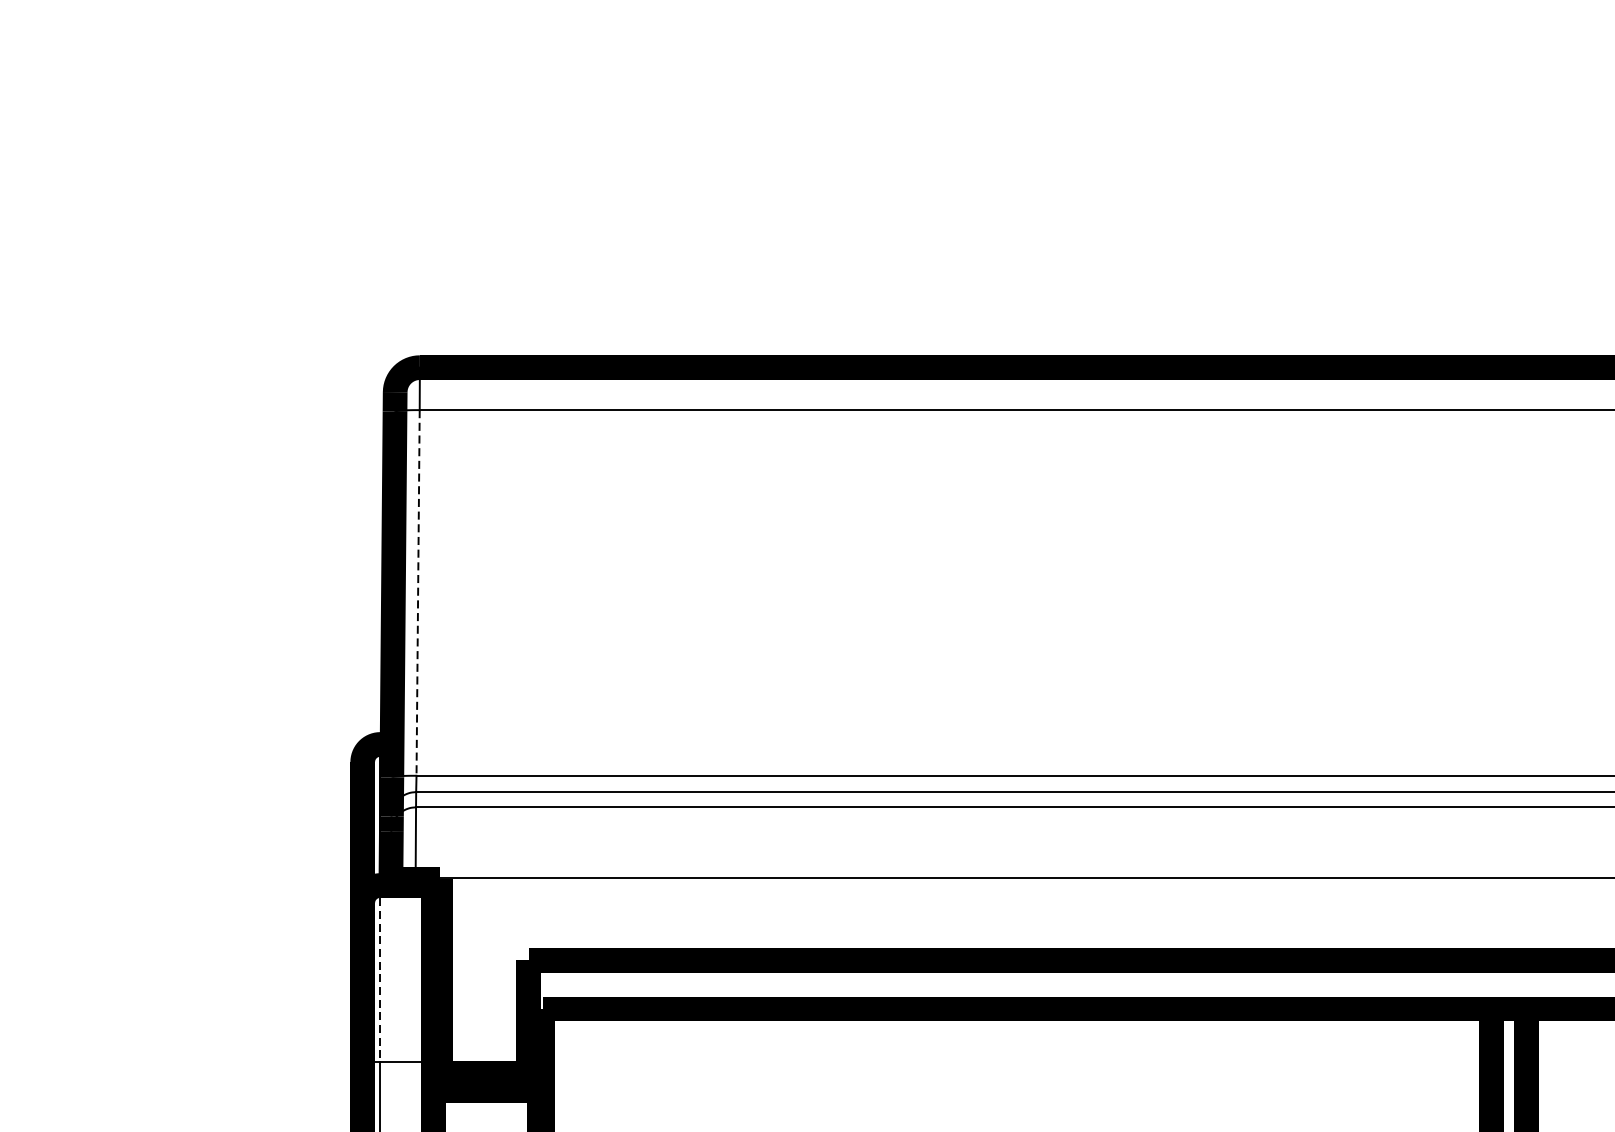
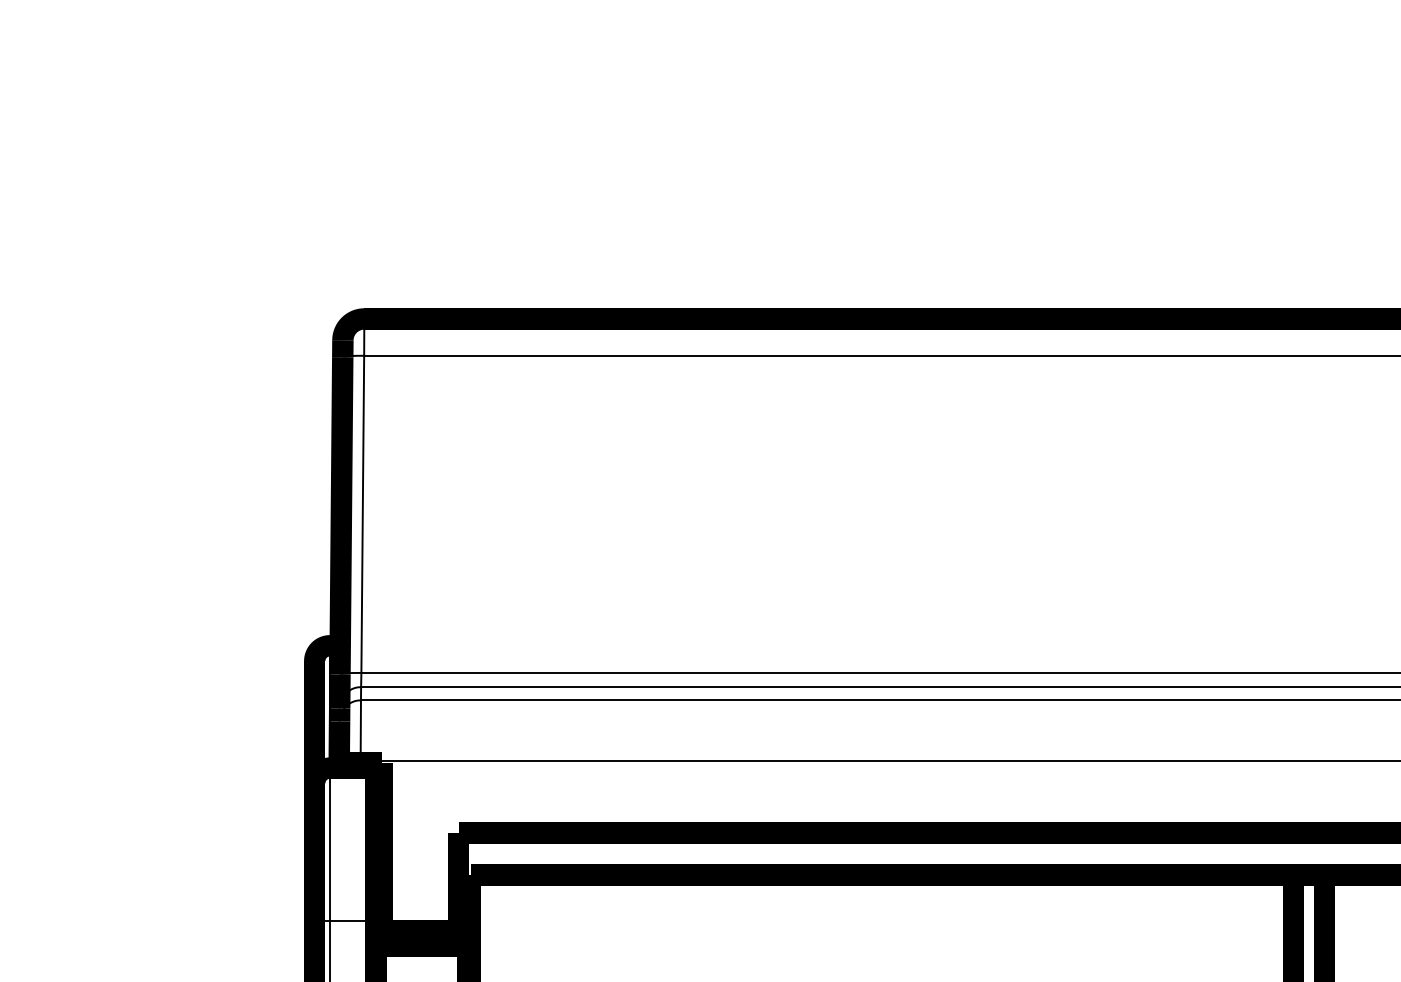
line: (417, 593) -> (362, 514), dashed -> solid
line: (380, 974) -> (330, 845), dashed -> solid

